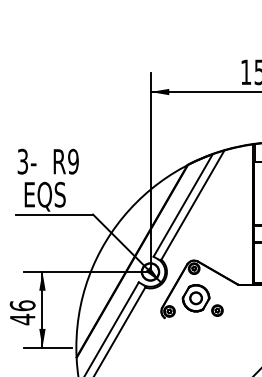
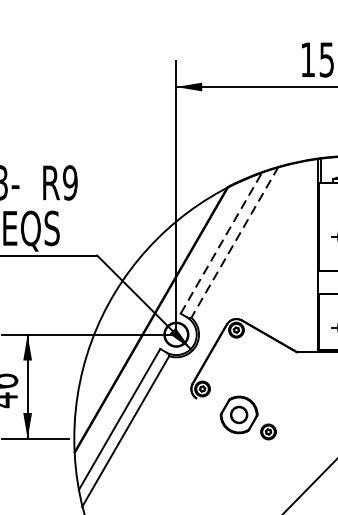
line: (183, 205) -> (221, 243), solid -> dashed
line: (192, 205) -> (234, 243), solid -> dashed
part: (202, 300) -> (247, 417), moved

